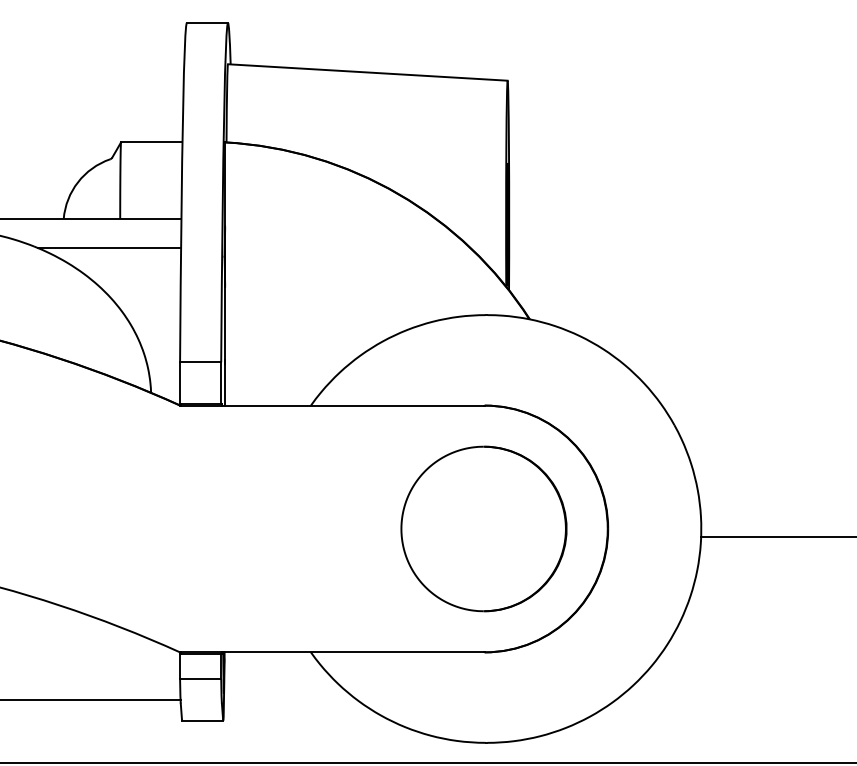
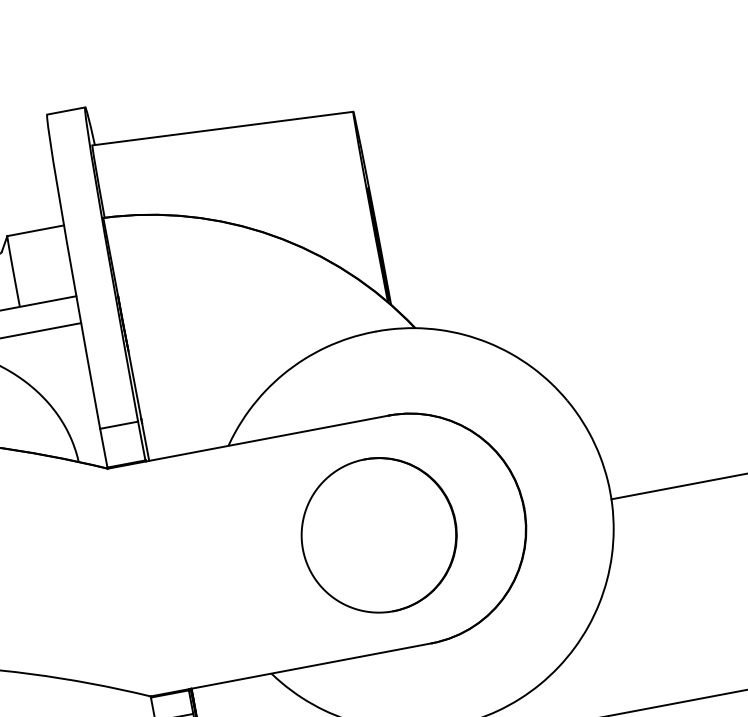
part: (483, 528) -> (378, 534), moved

